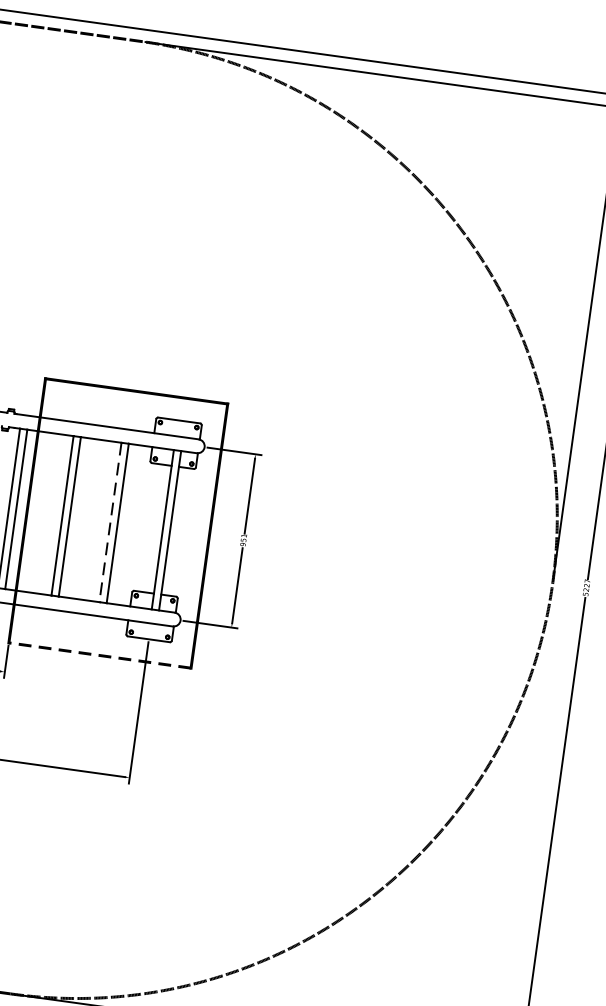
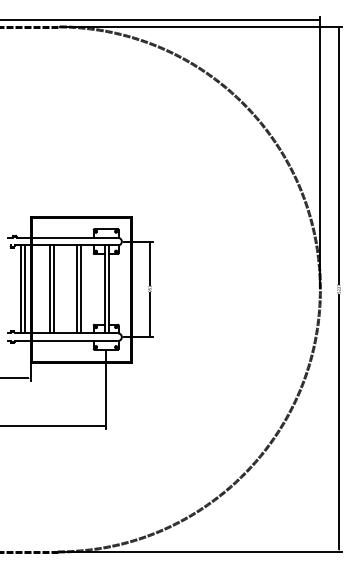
line: (110, 522) -> (76, 289), dashed -> solid
line: (99, 655) -> (80, 362), dashed -> solid

